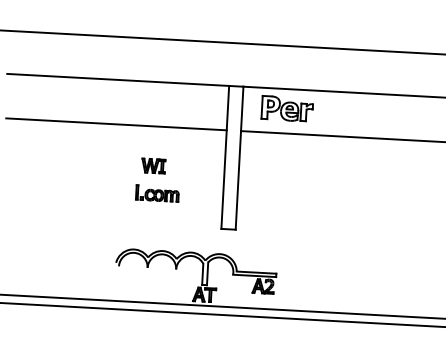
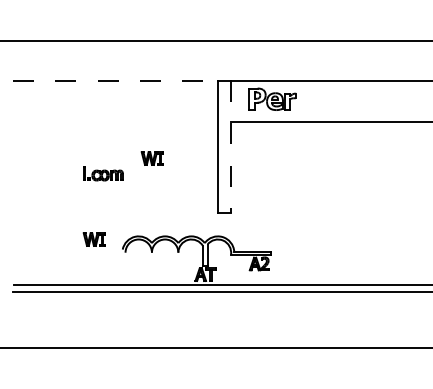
line: (119, 80) -> (116, 81), solid -> dashed
line: (115, 124) -> (115, 122), removed
line: (239, 158) -> (231, 147), solid -> dashed
part: (157, 193) -> (103, 173), moved
part: (85, 250) -> (93, 239), added

